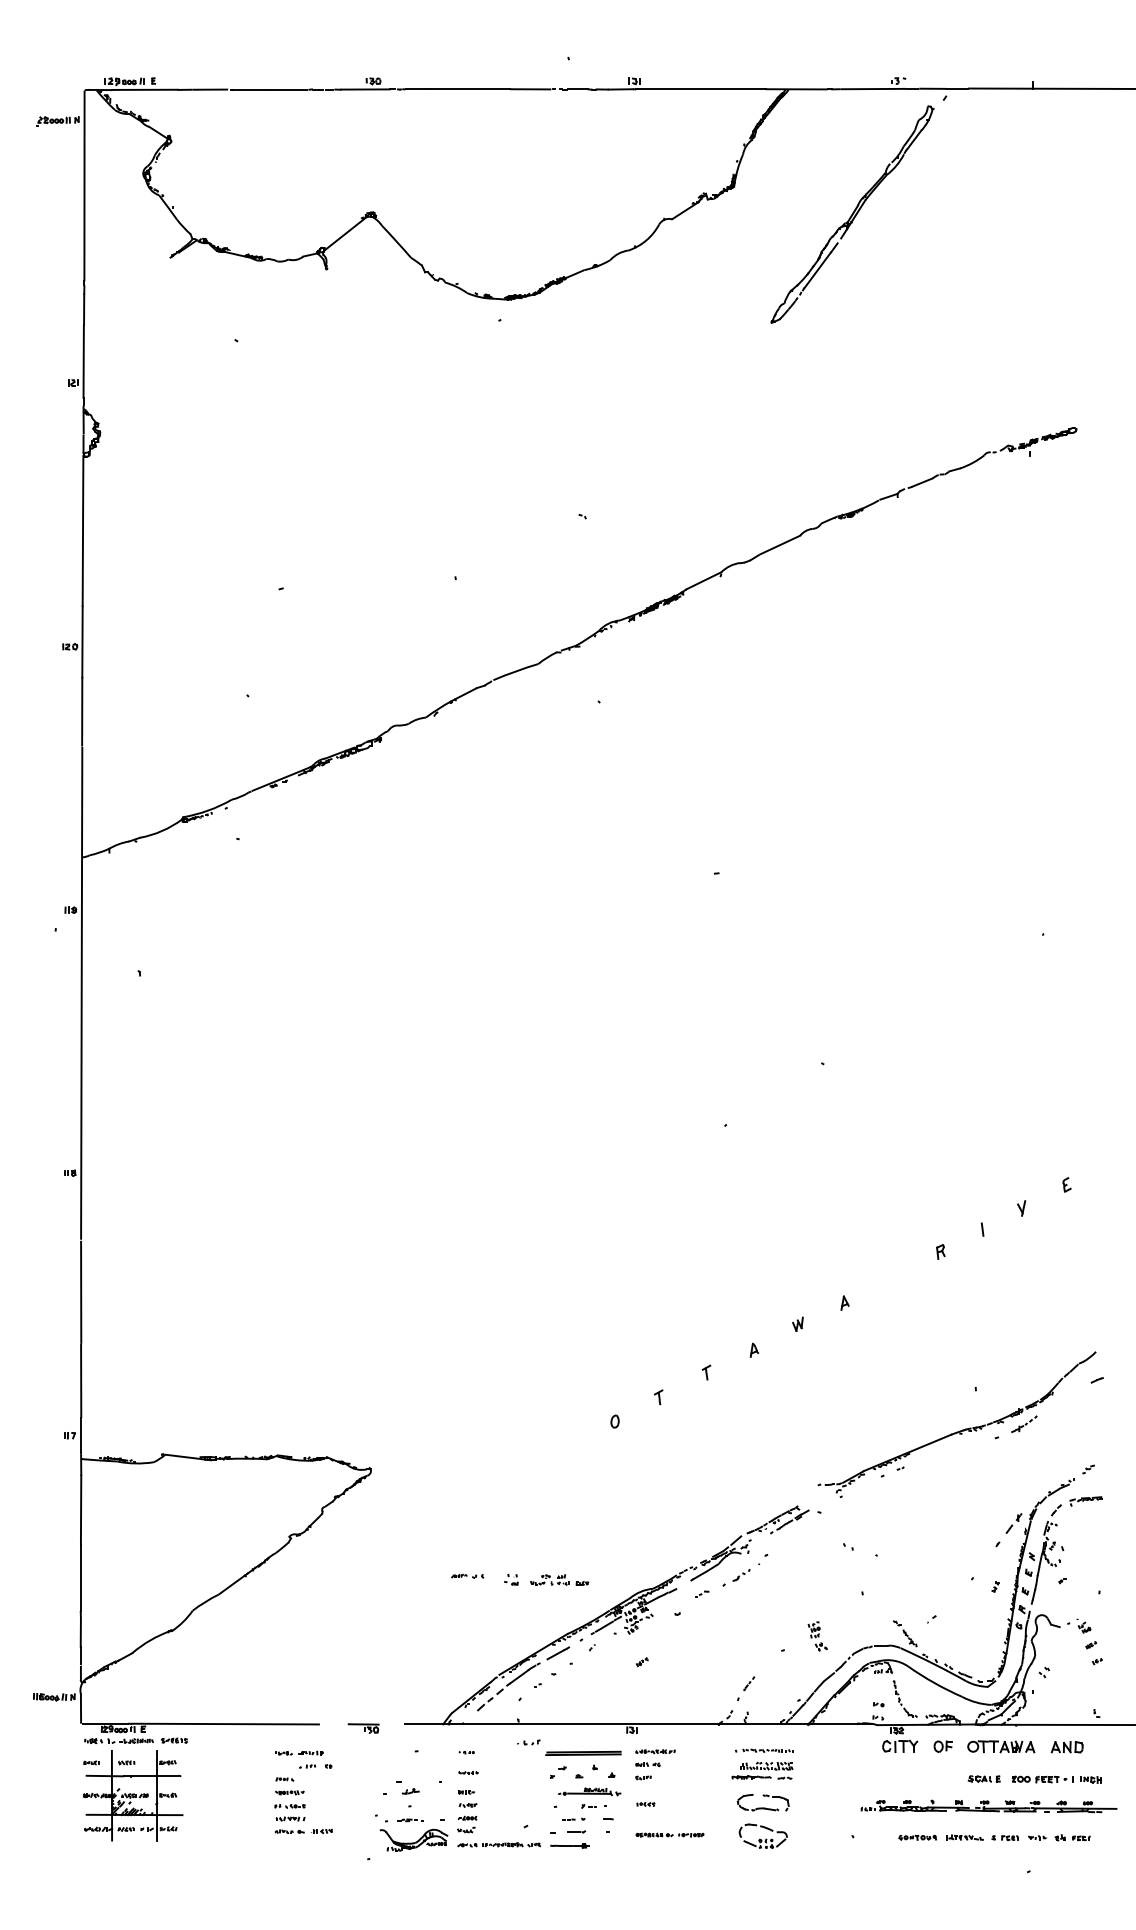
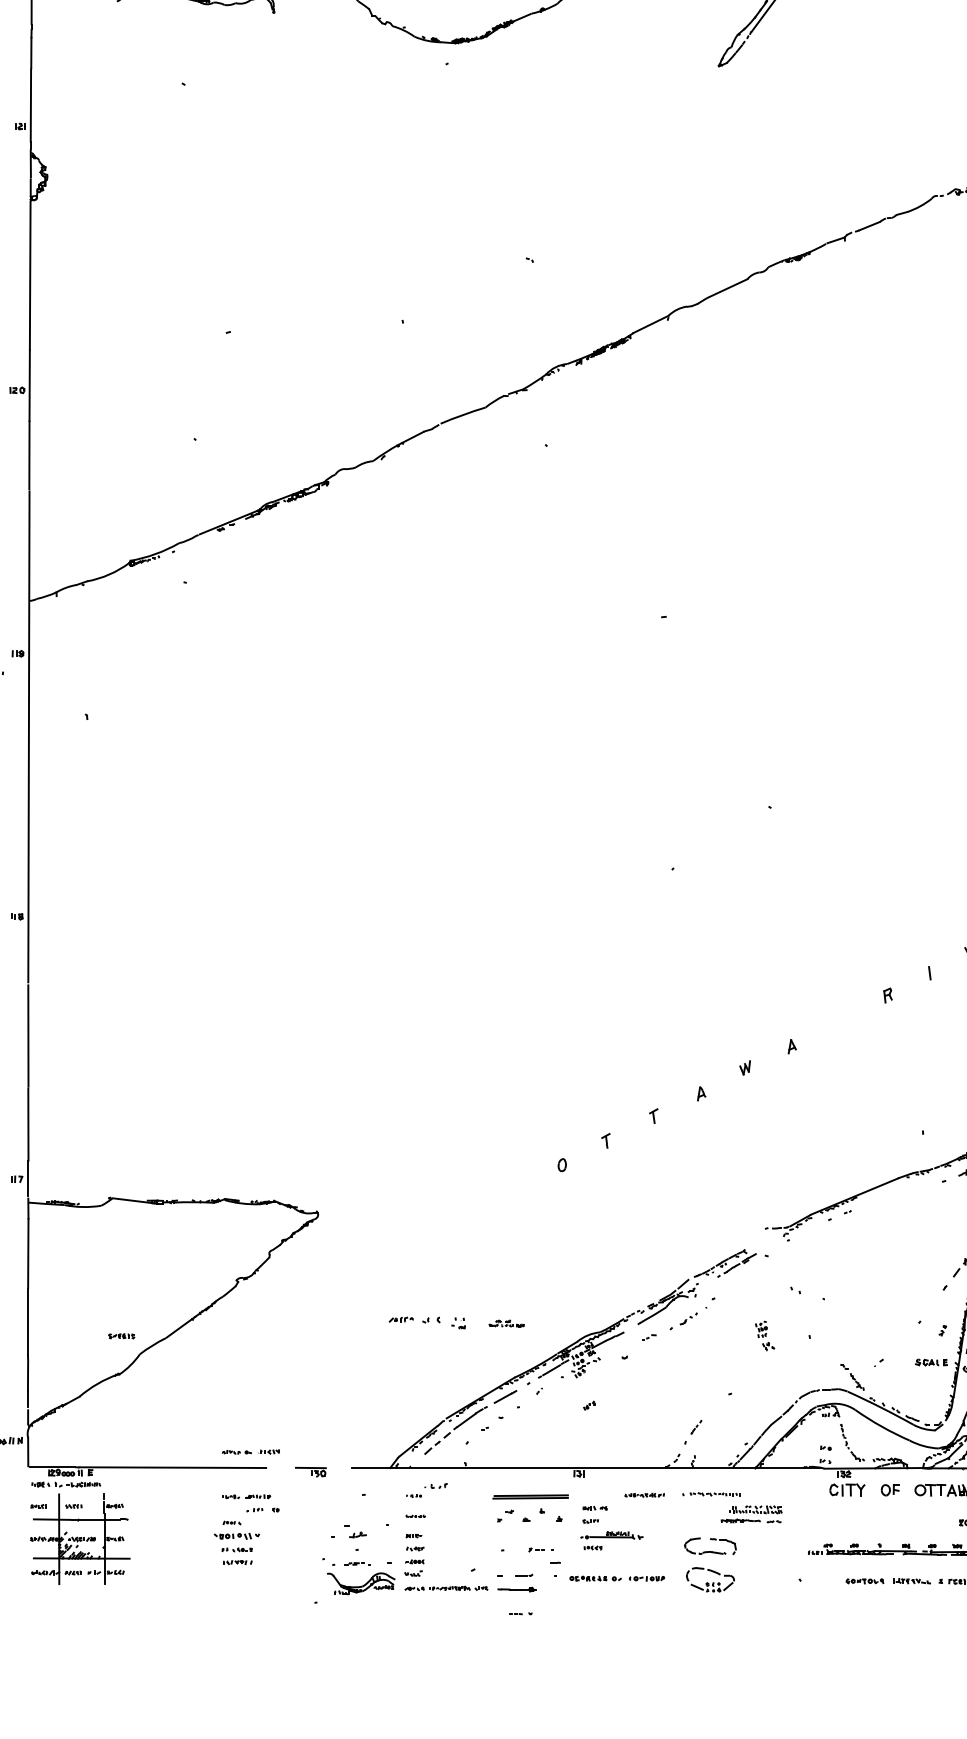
part: (467, 1575) -> (414, 1319), size x1.6
part: (559, 1579) -> (506, 1323), size x0.6
part: (817, 1636) -> (764, 1336), moved
part: (174, 1740) -> (121, 1336), moved
part: (528, 1742) -> (435, 1486), moved
part: (655, 1751) -> (644, 1495), moved
part: (762, 1770) -> (751, 1514), moved
part: (983, 1778) -> (930, 1362), moved
part: (589, 1791) -> (611, 1535), moved
part: (289, 1792) -> (236, 1536), size x1.6
part: (573, 1818) -> (520, 1613), moved
part: (303, 1831) -> (250, 1452), moved
part: (669, 1834) -> (616, 1578), size x1.4

